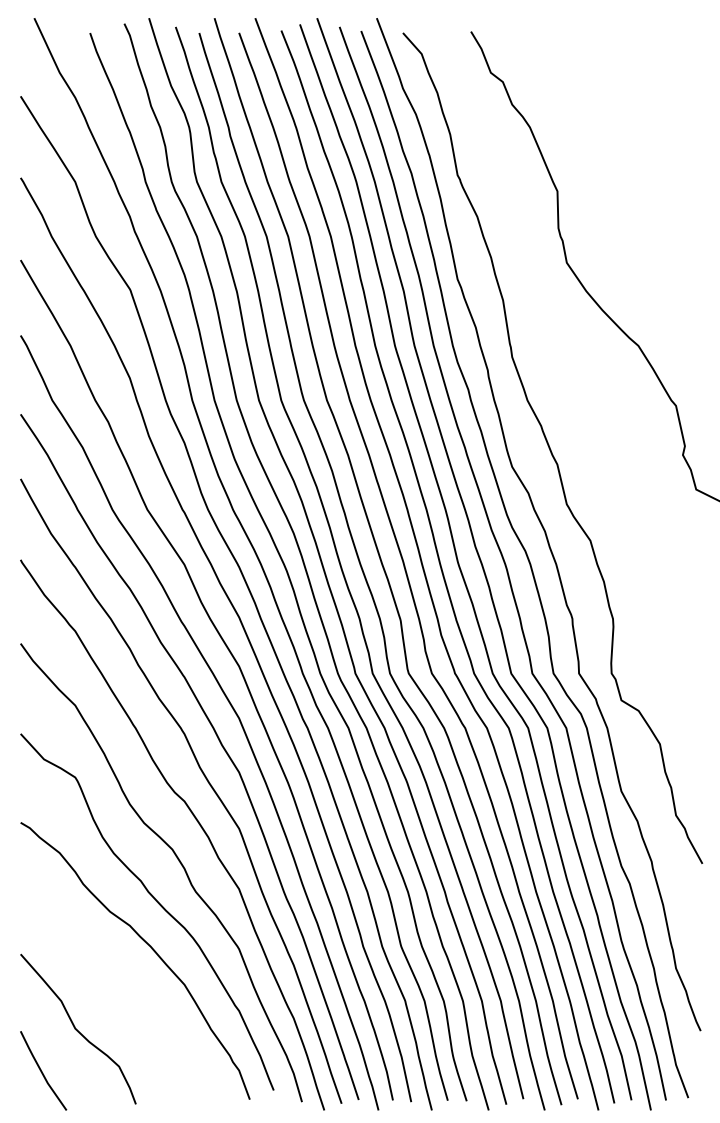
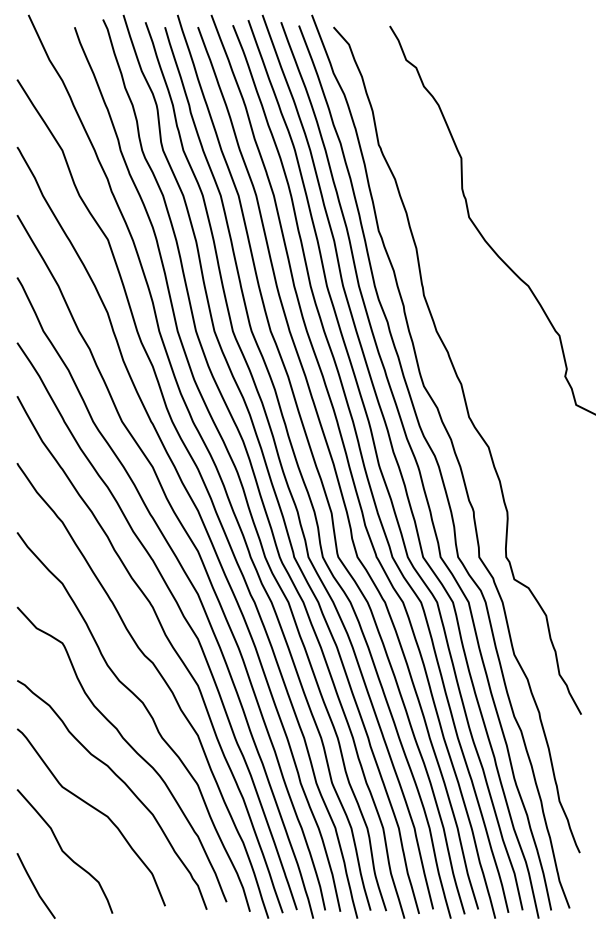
curve: (114, 978) -> (94, 809), added

